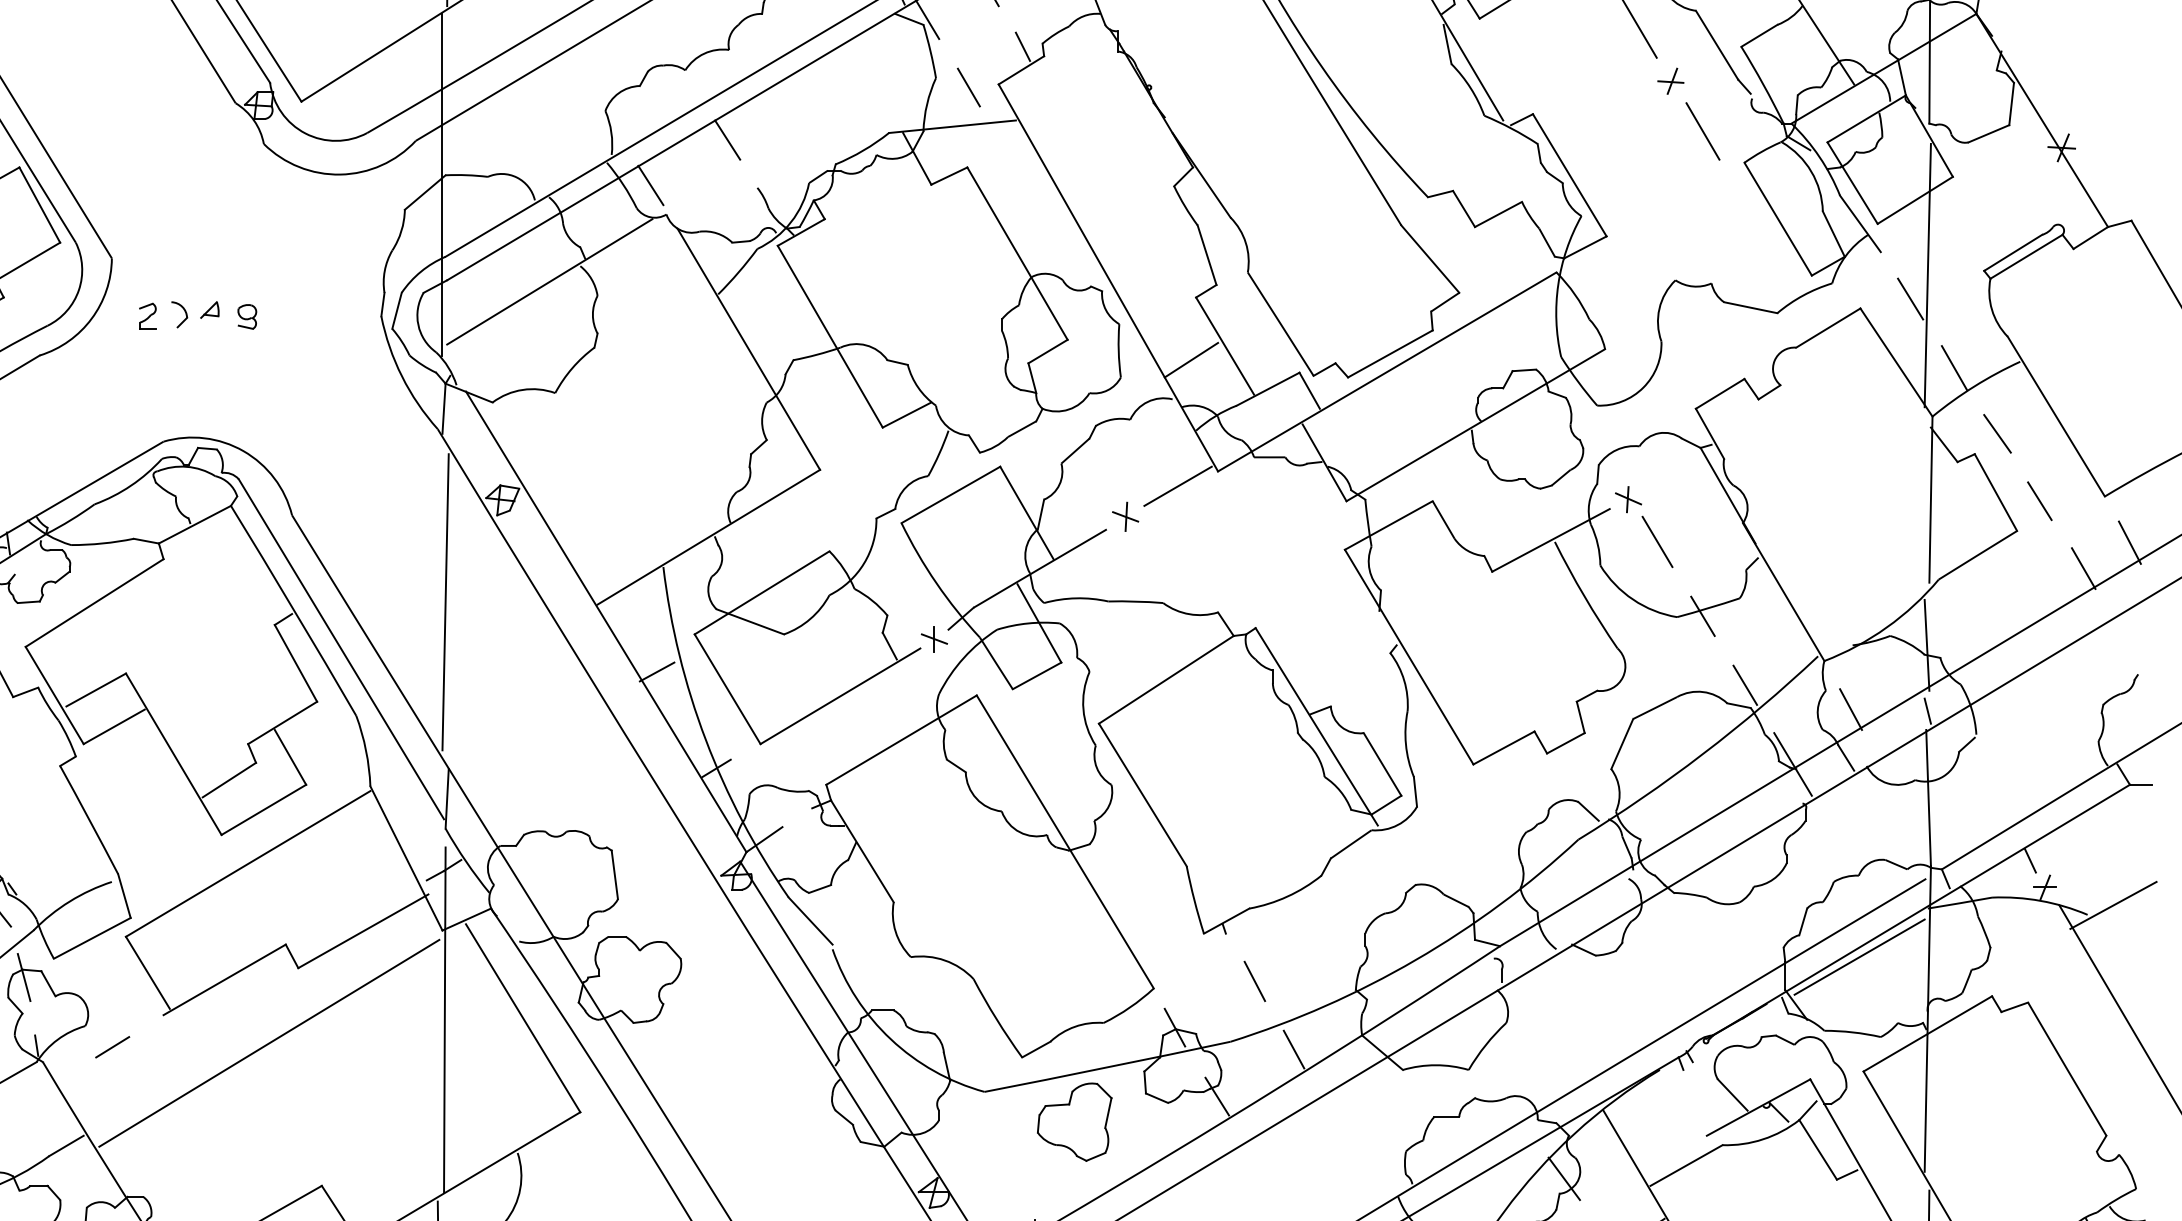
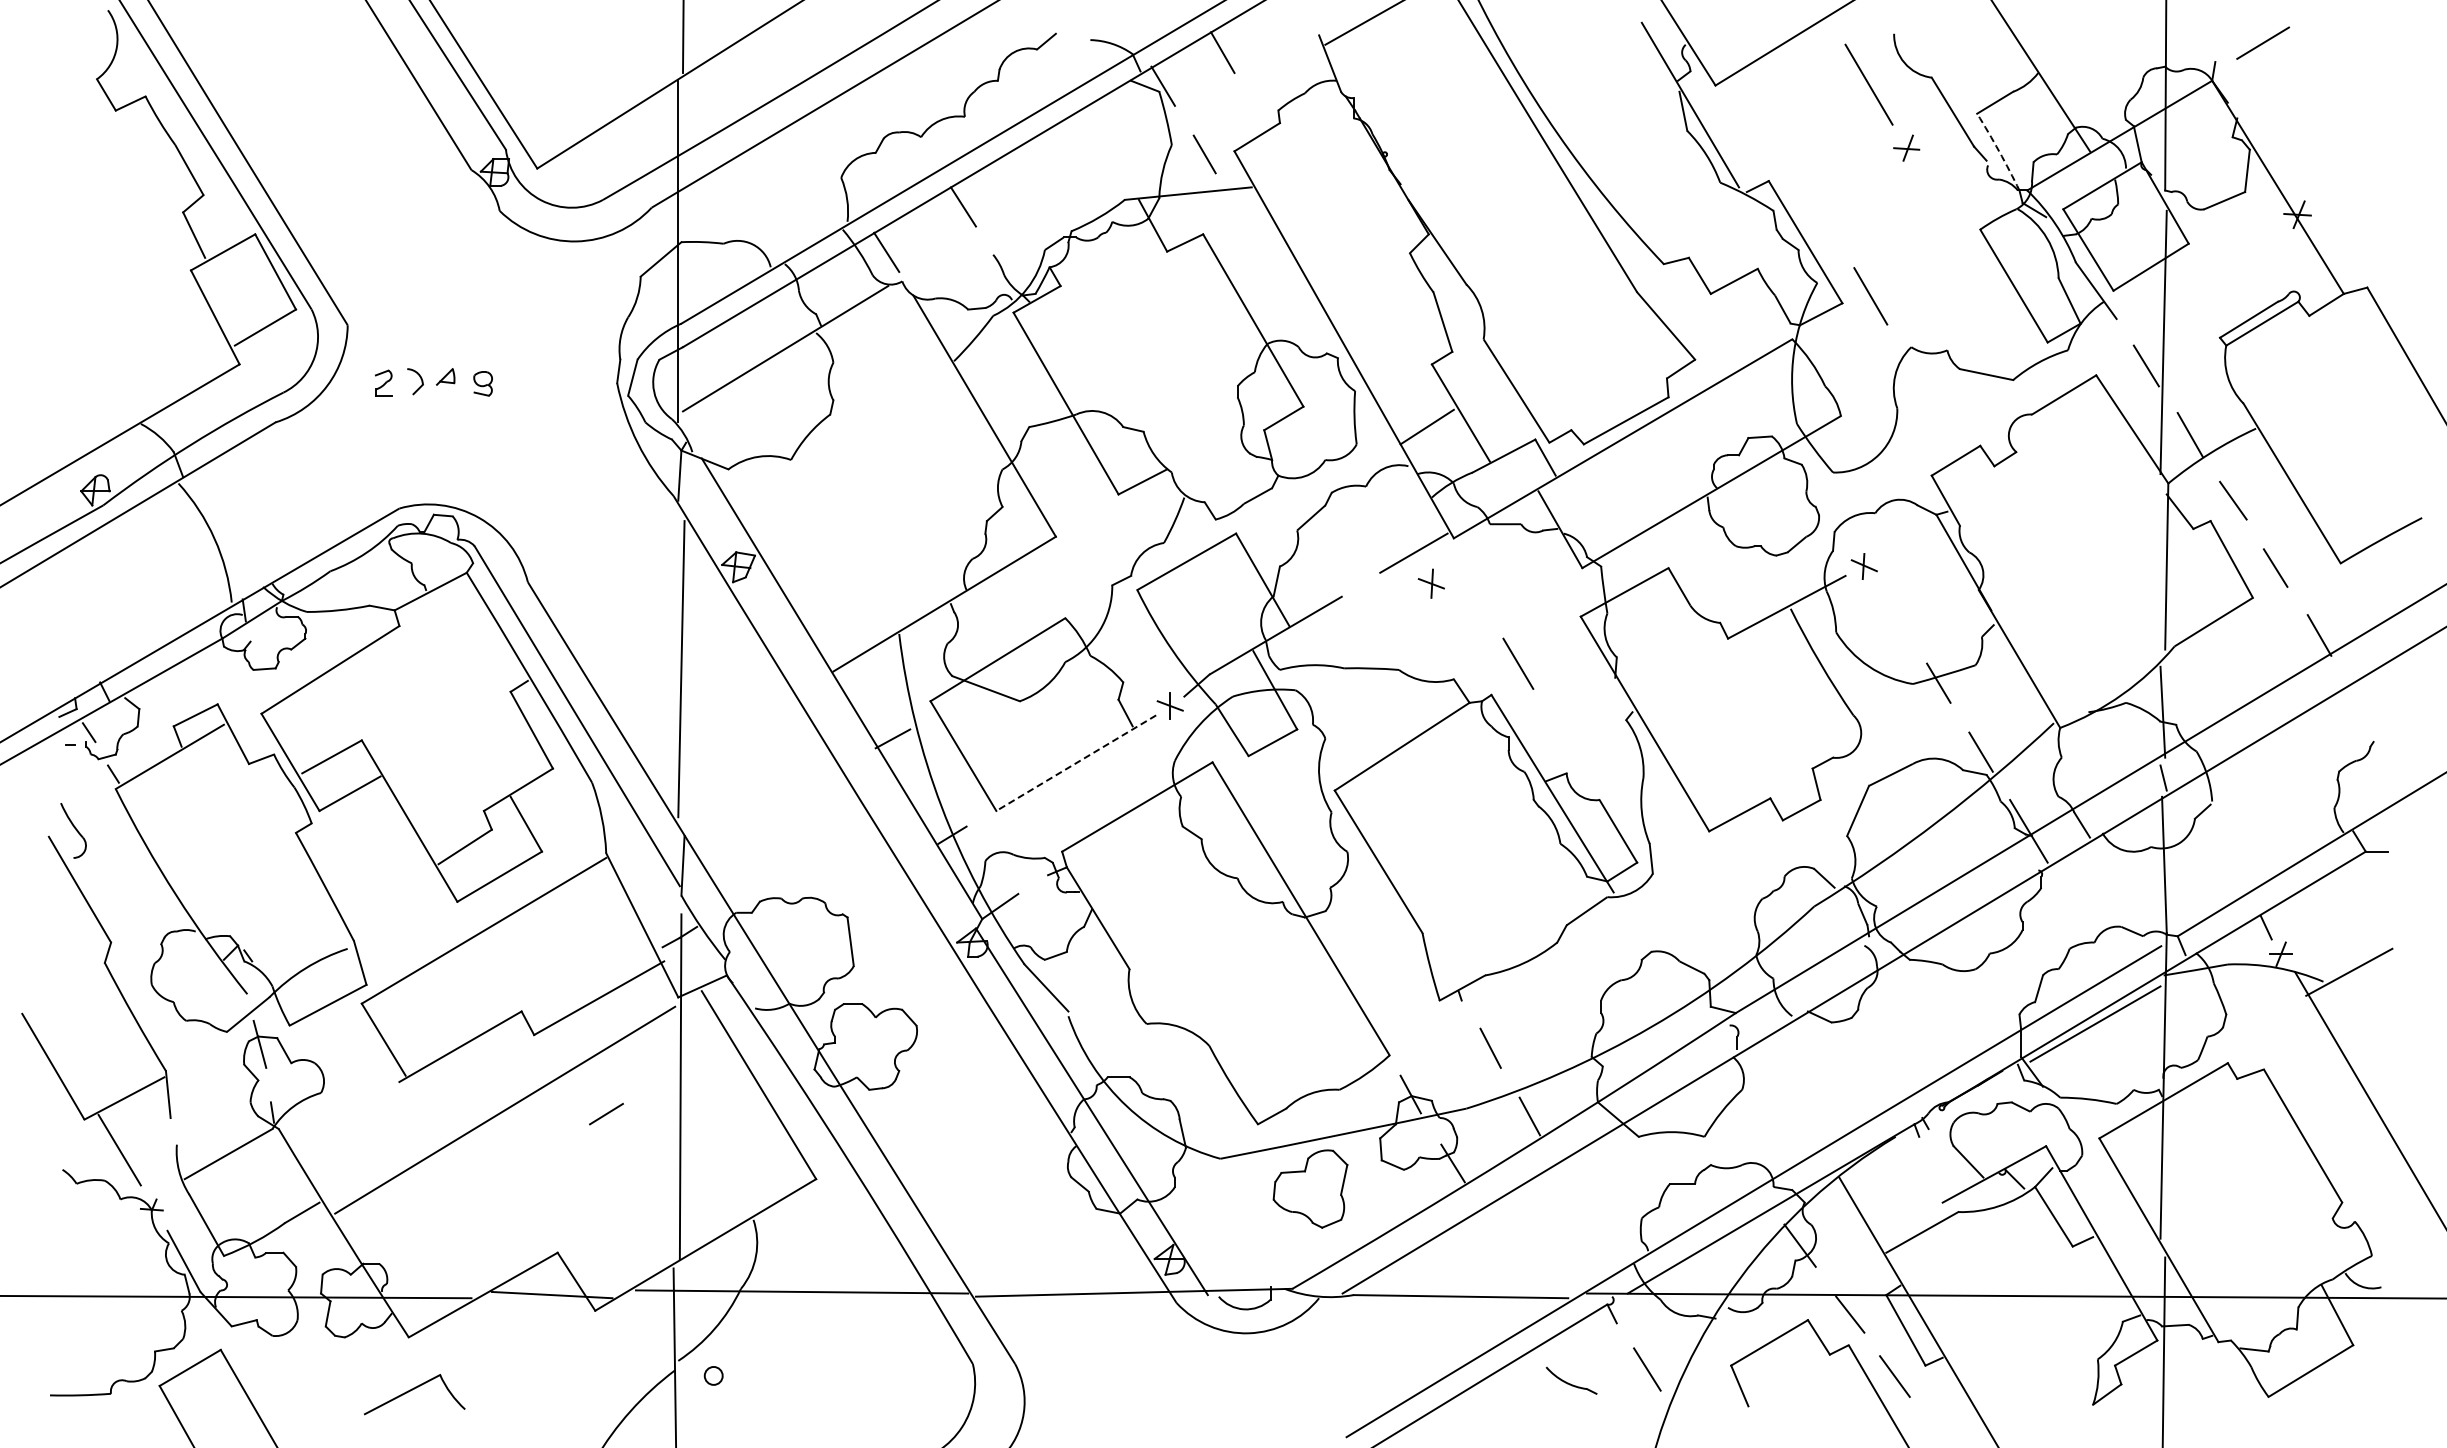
line: (1022, 46) -> (1258, 113), removed
arc: (1763, 84) -> (1999, 151), solid -> dashed
line: (1702, 131) -> (1870, 296), moved
part: (1124, 516) -> (1430, 583), moved
line: (1657, 541) -> (1518, 663), moved
line: (2129, 542) -> (2365, 609), removed
line: (839, 696) -> (1075, 763), solid -> dashed
line: (1850, 709) -> (2086, 776), removed
line: (112, 1046) -> (606, 1113), moved

